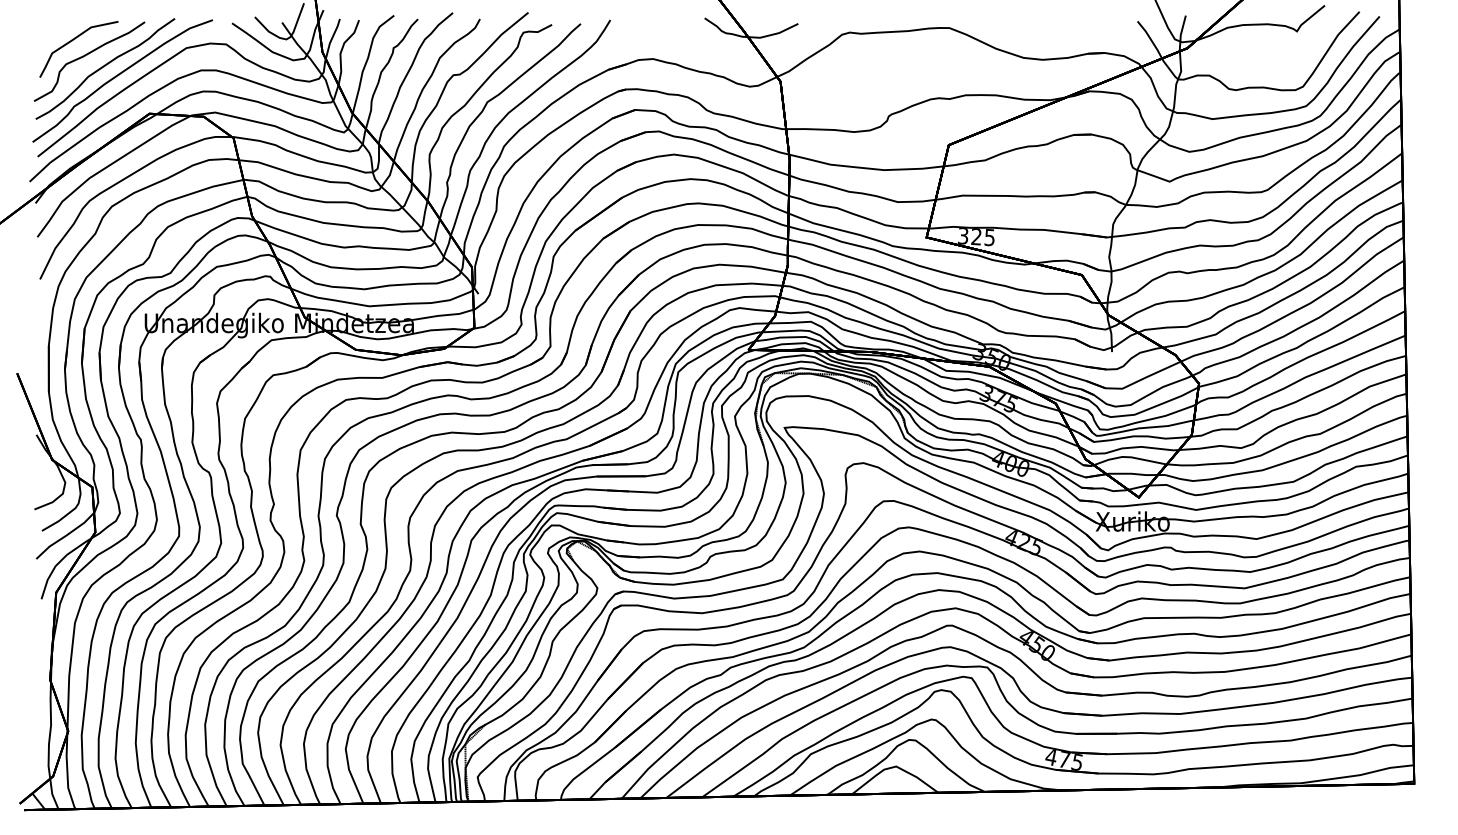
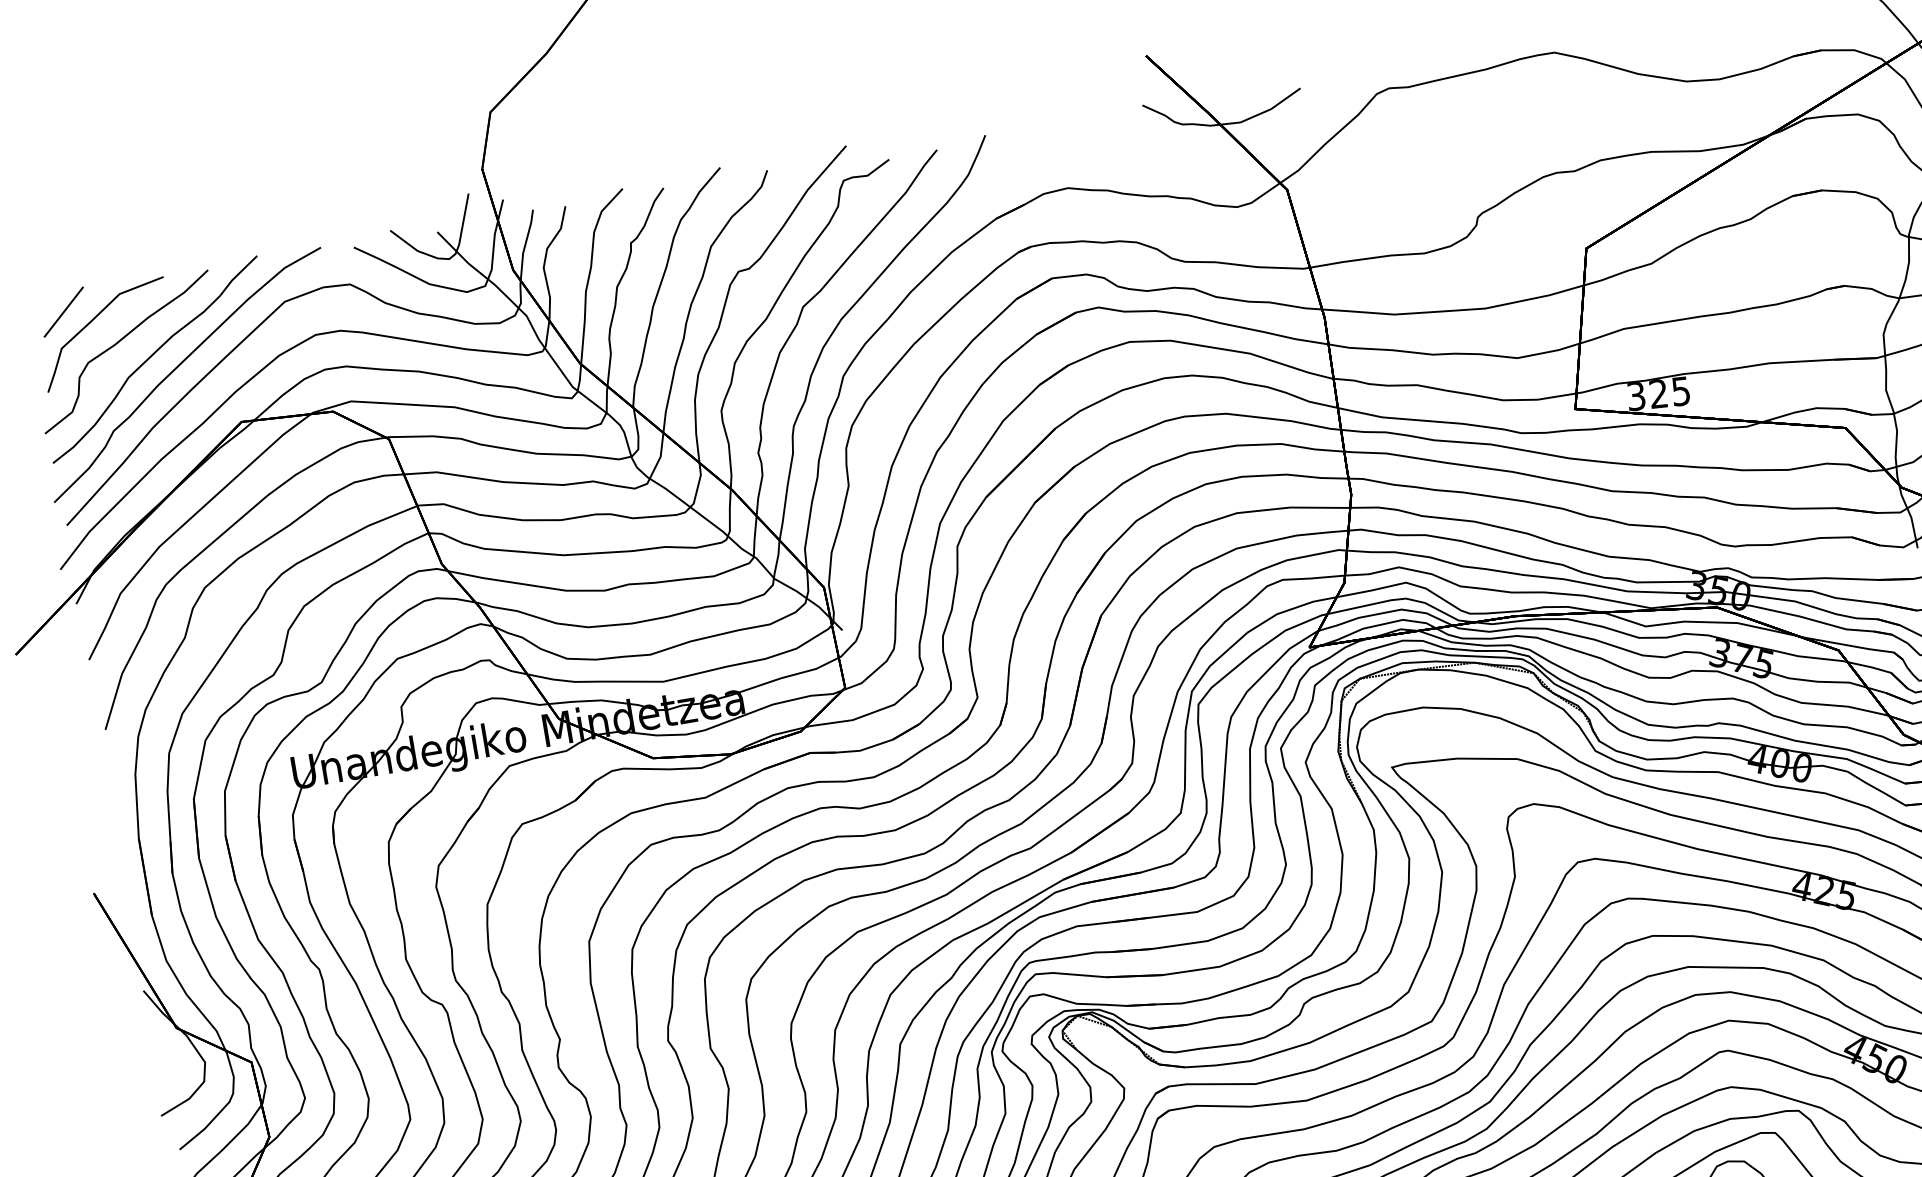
line: (56, 32) -> (63, 312), added

